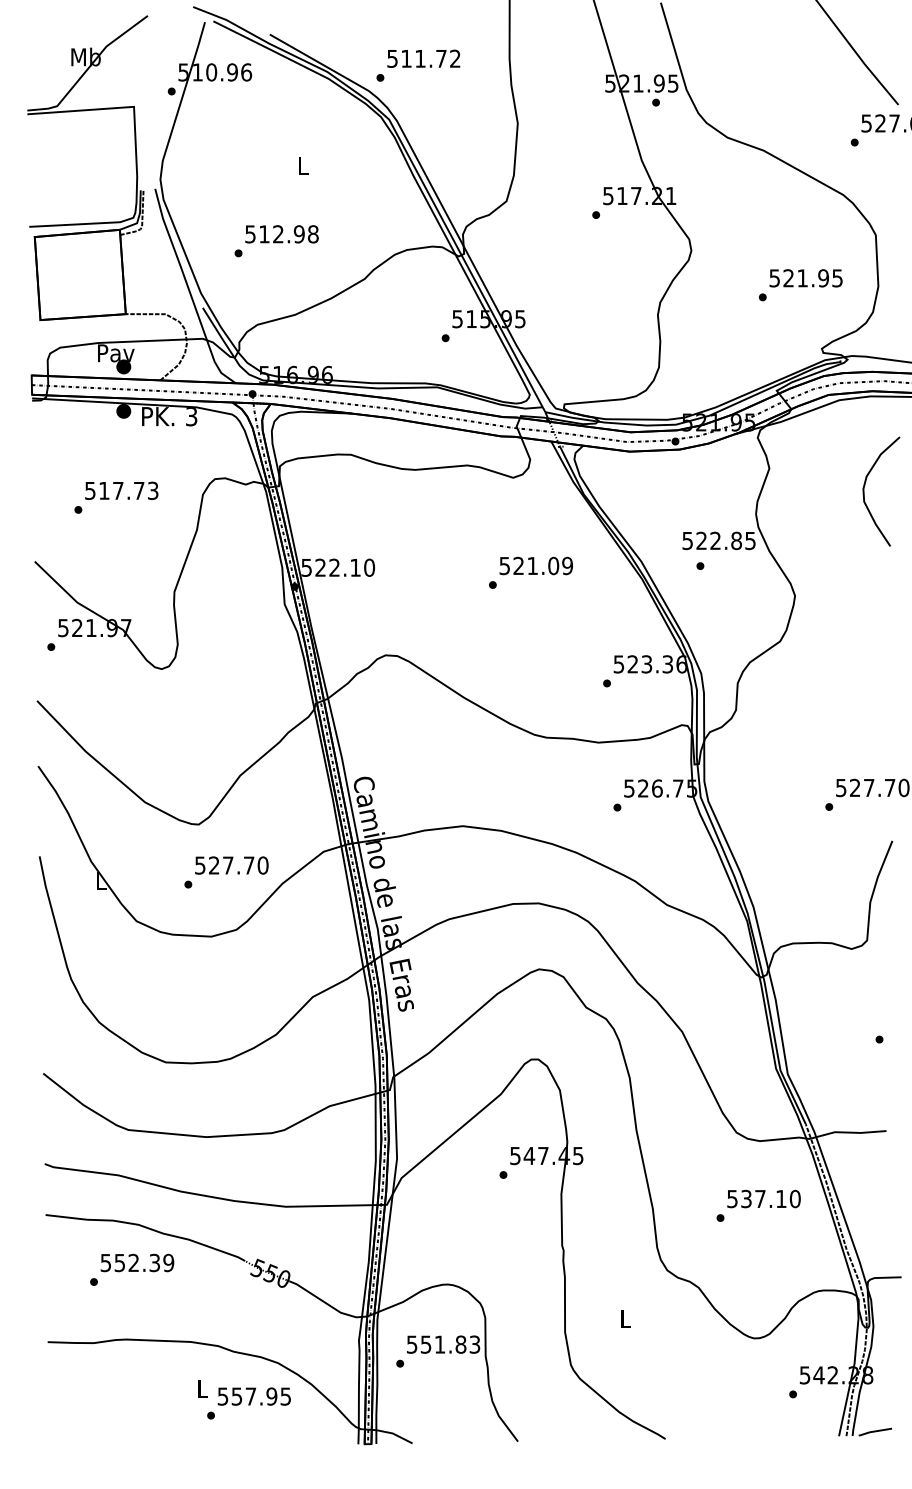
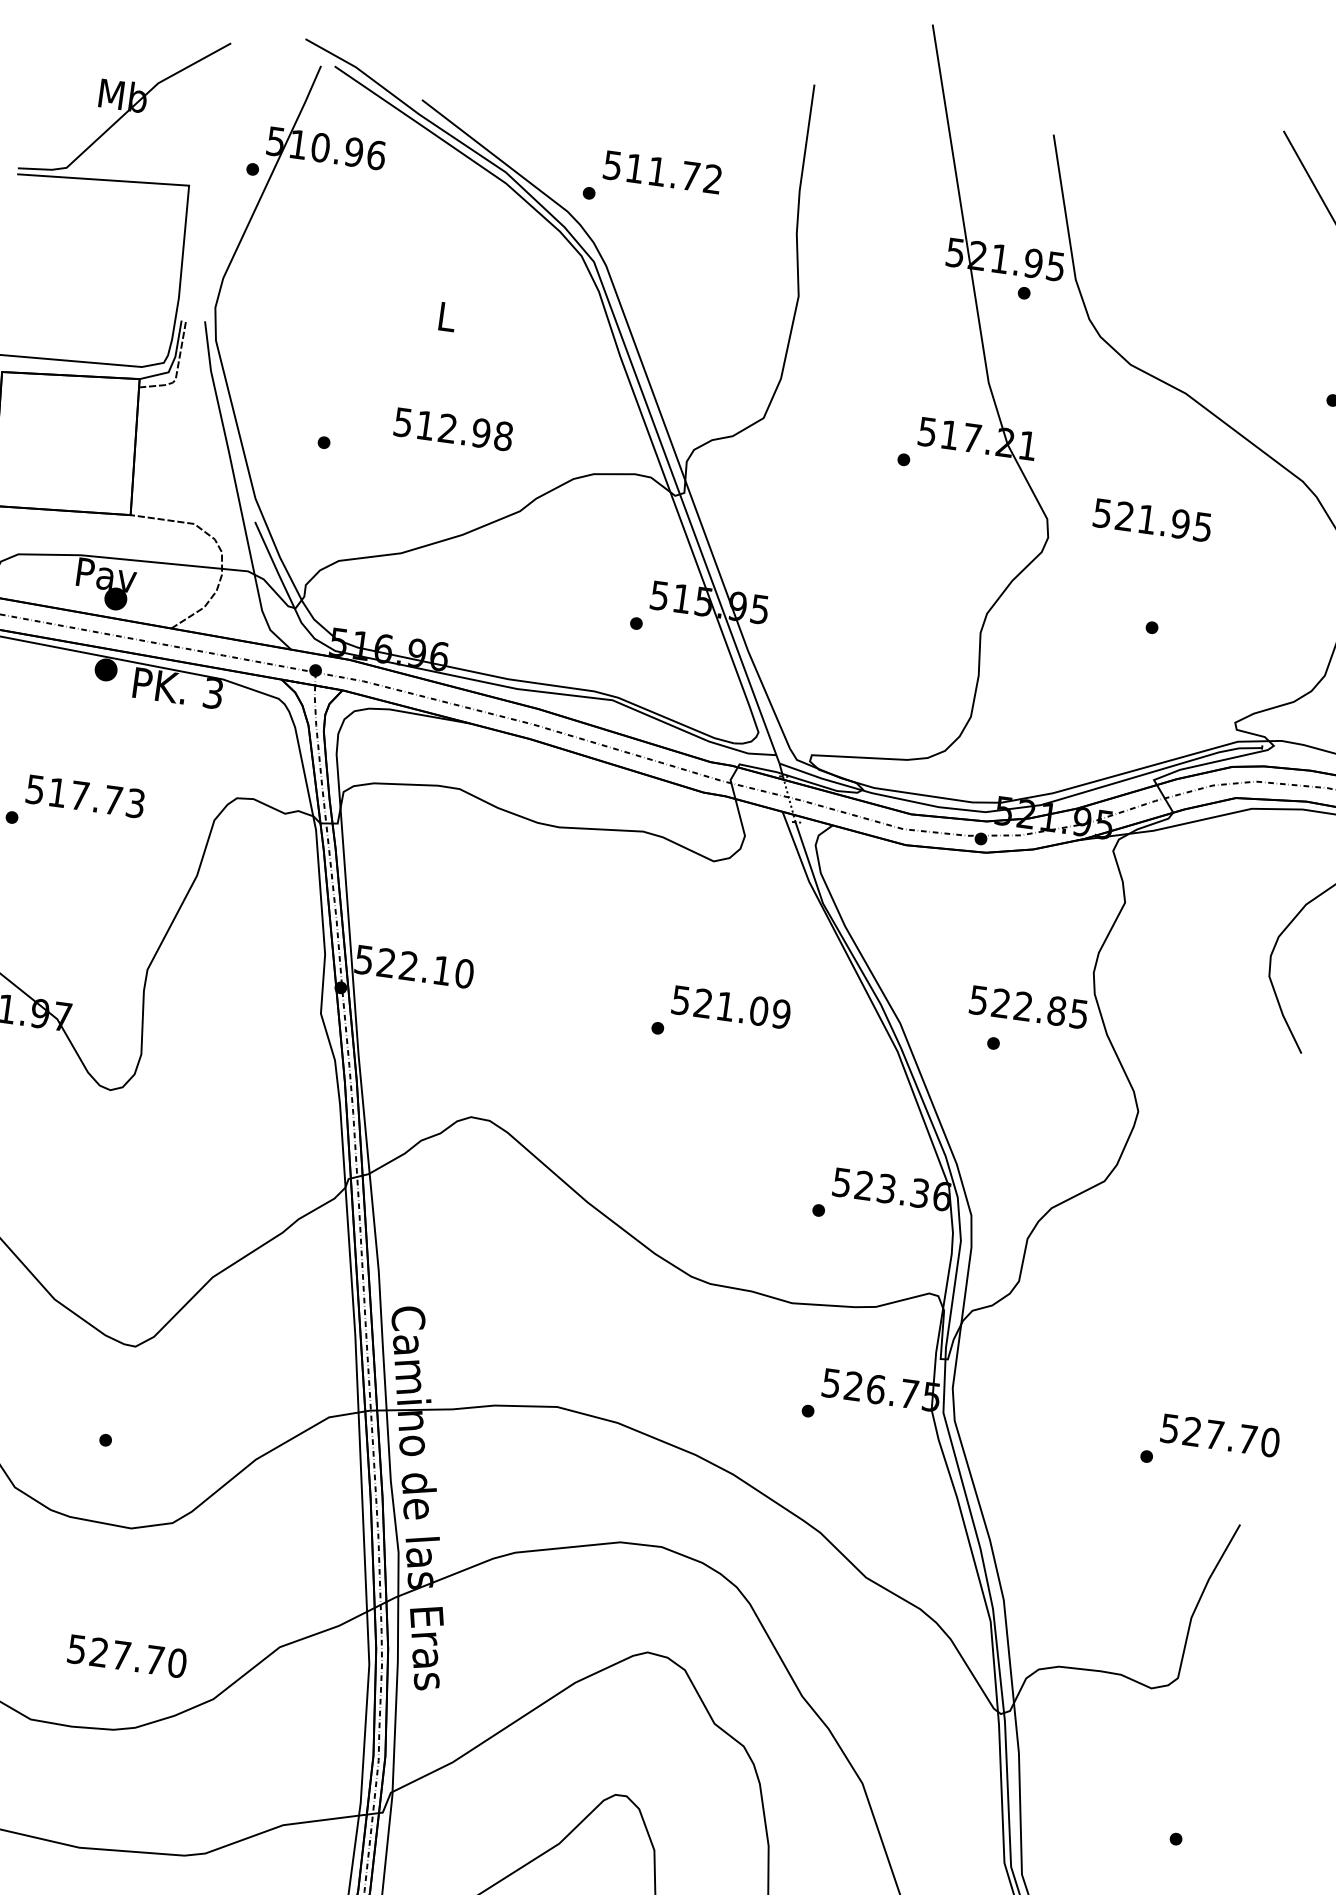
text: (281, 234) -> (452, 429), moved
text: (805, 278) -> (1151, 520), moved
text: (231, 865) -> (126, 1656), moved

